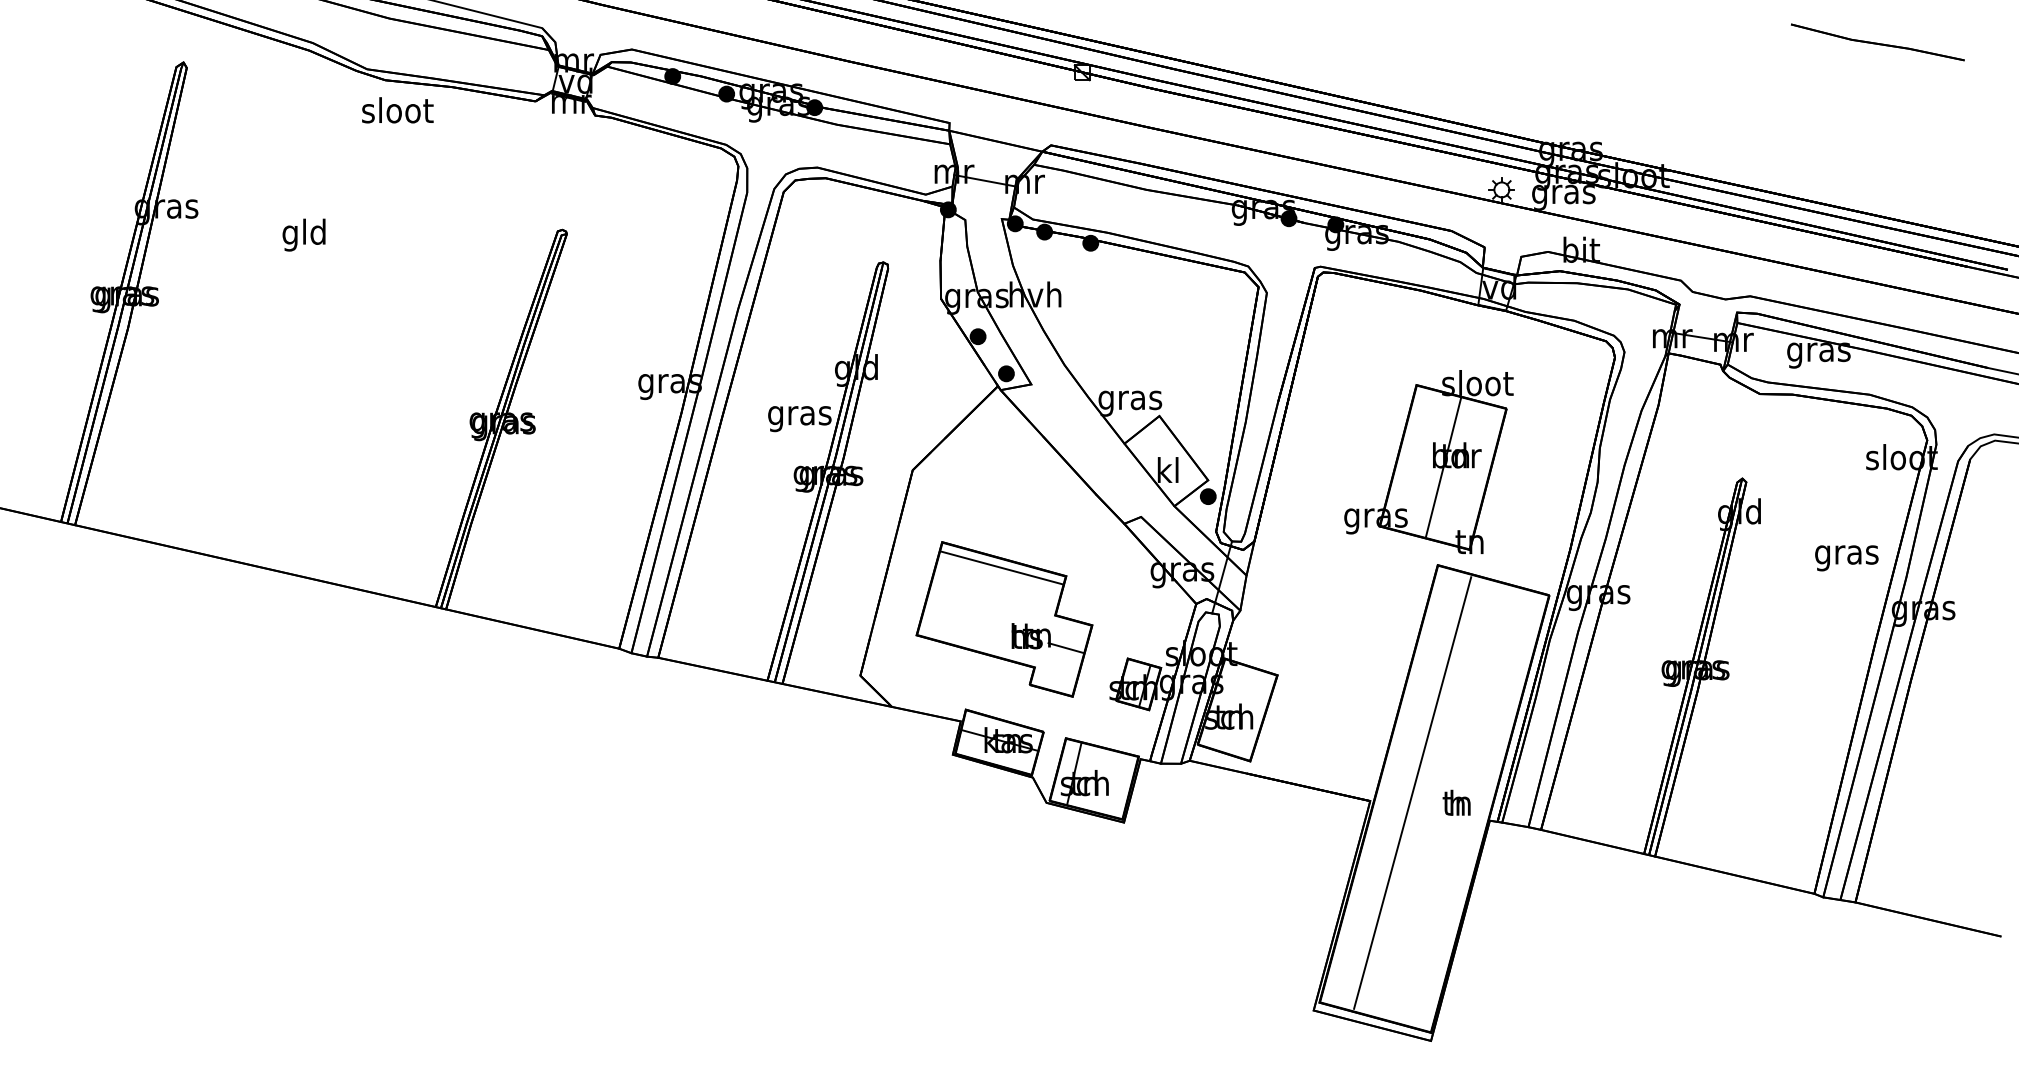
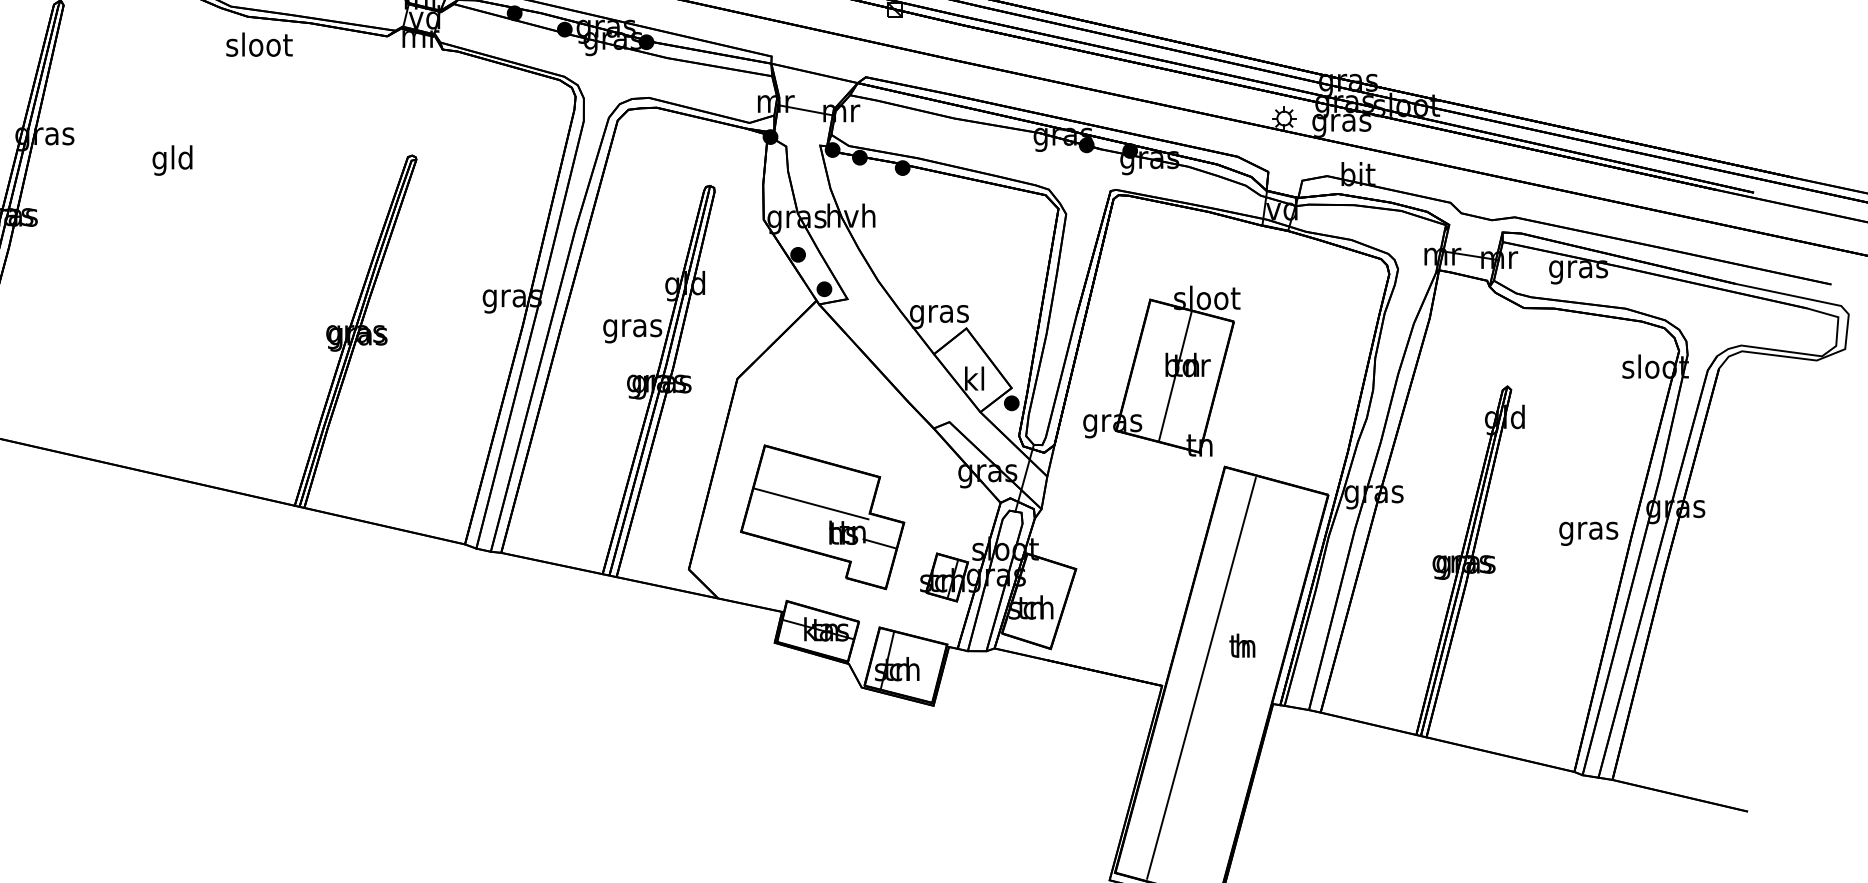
part: (1428, 461) -> (1161, 370), moved
text: (1846, 558) -> (1588, 534), moved
line: (1001, 567) -> (810, 503), moved
text: (1456, 802) -> (1242, 645), moved

